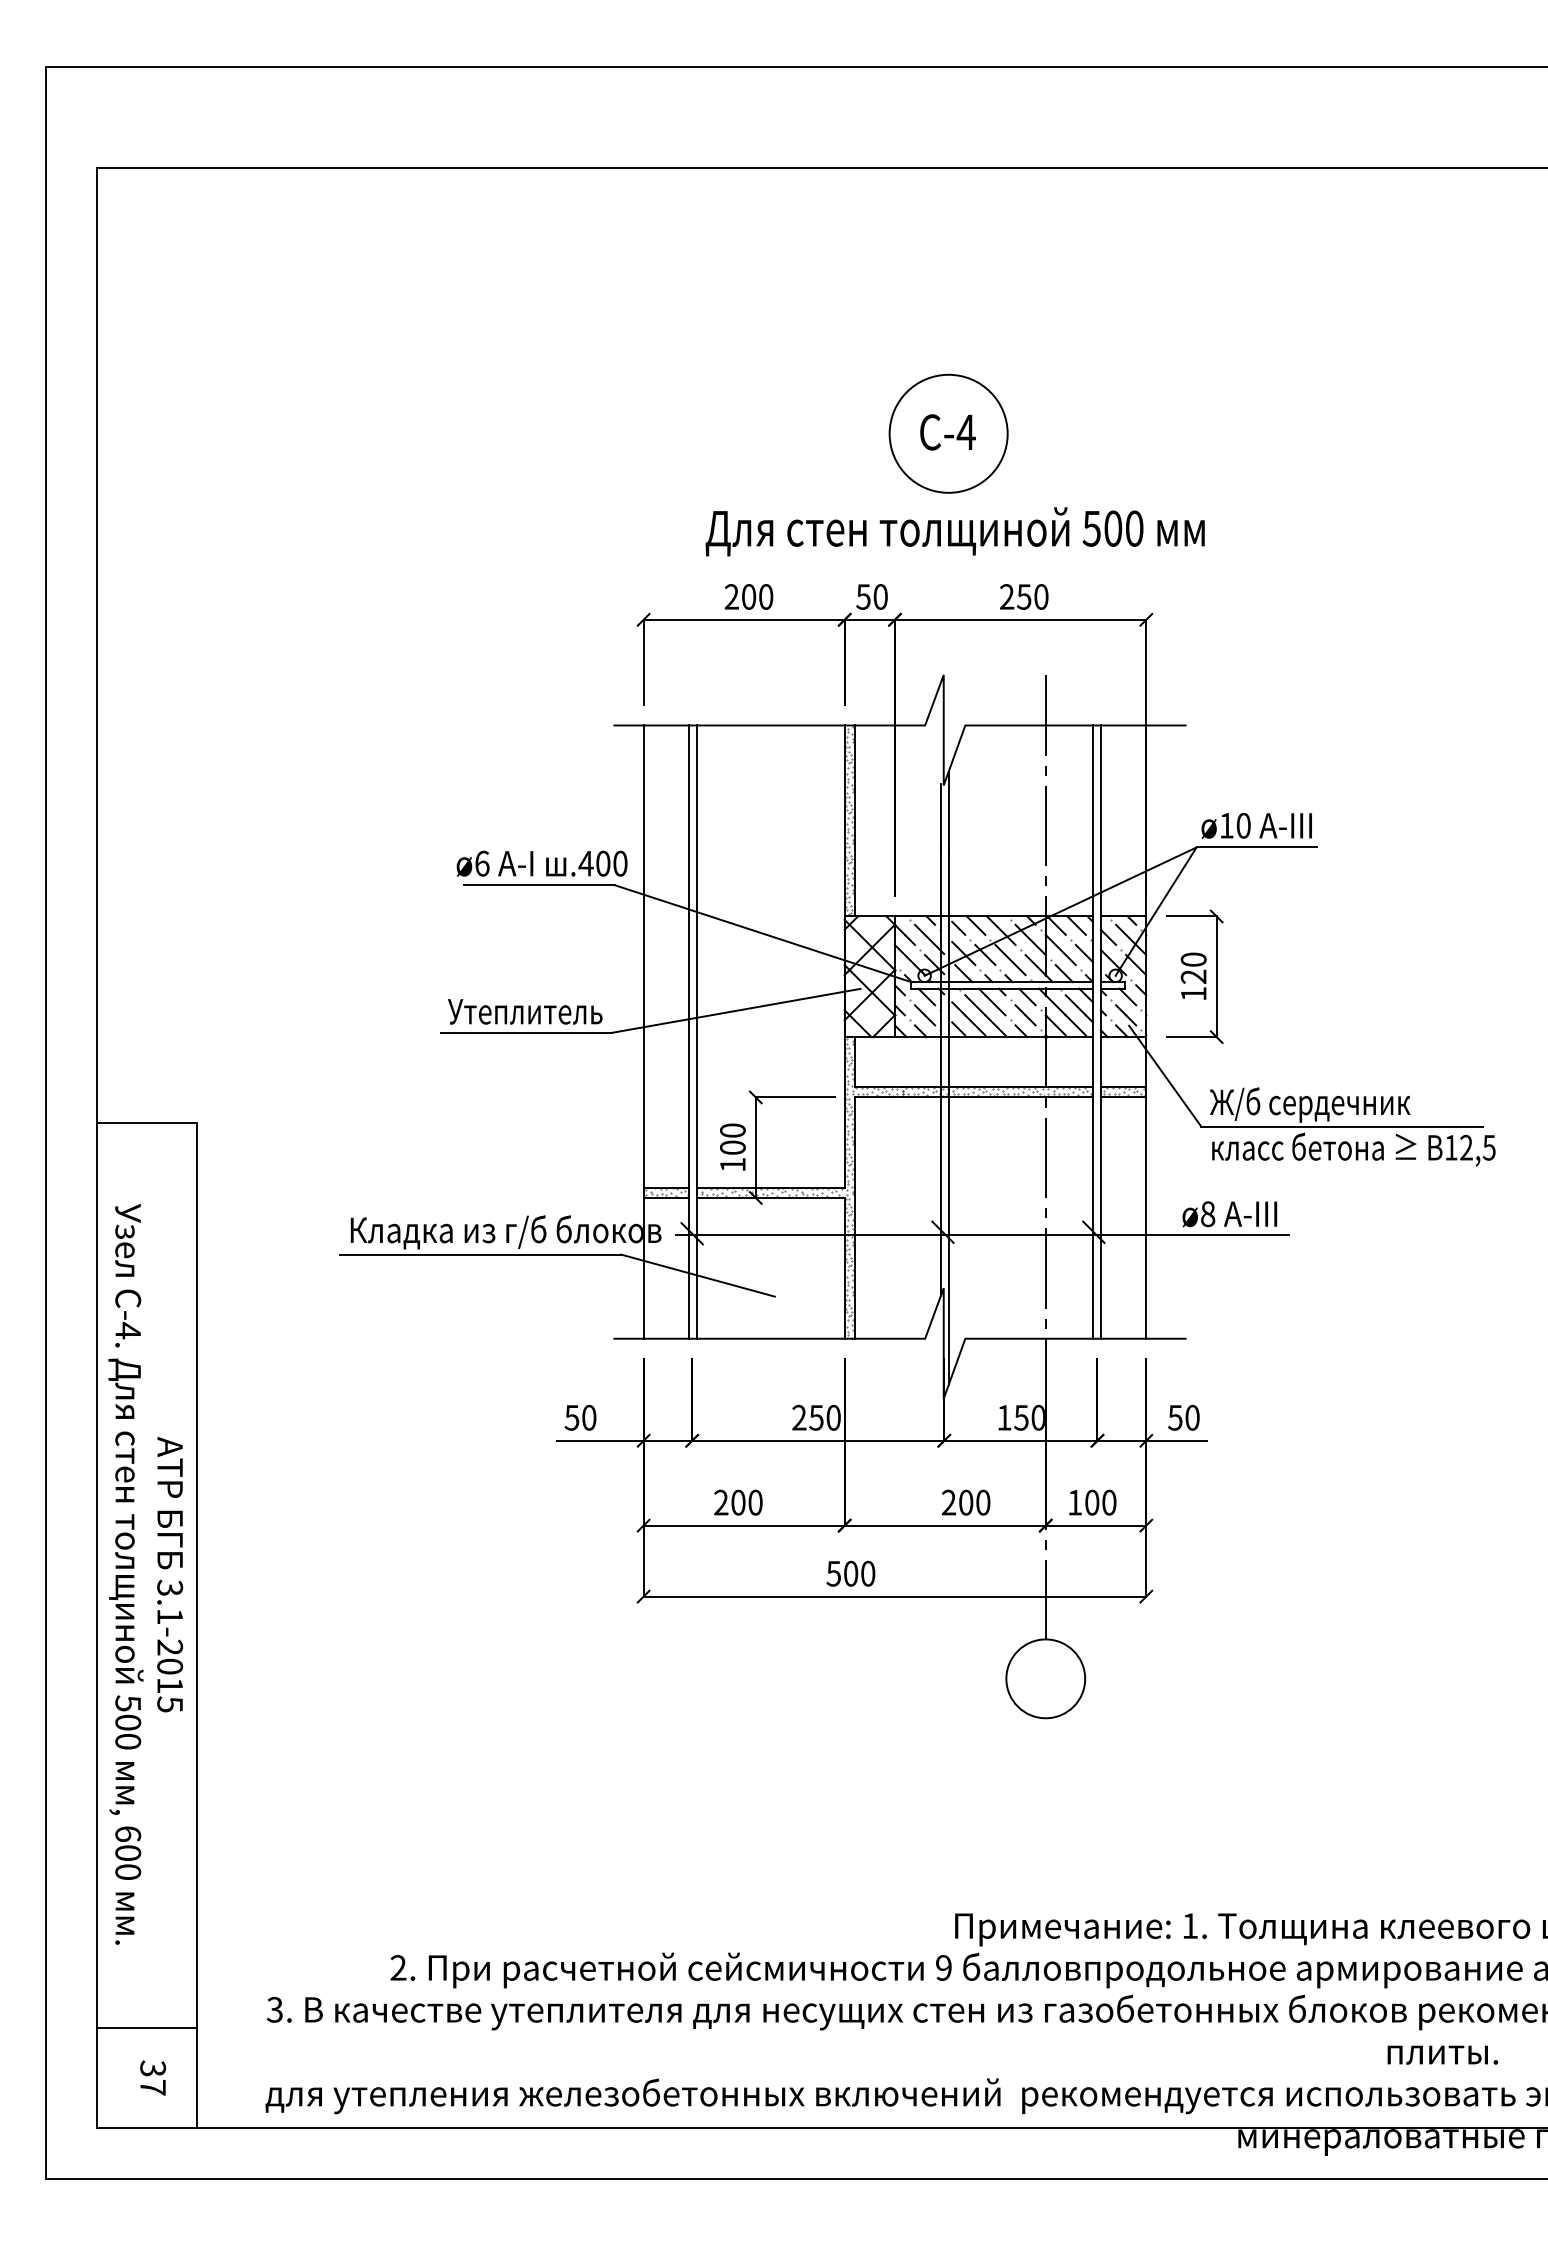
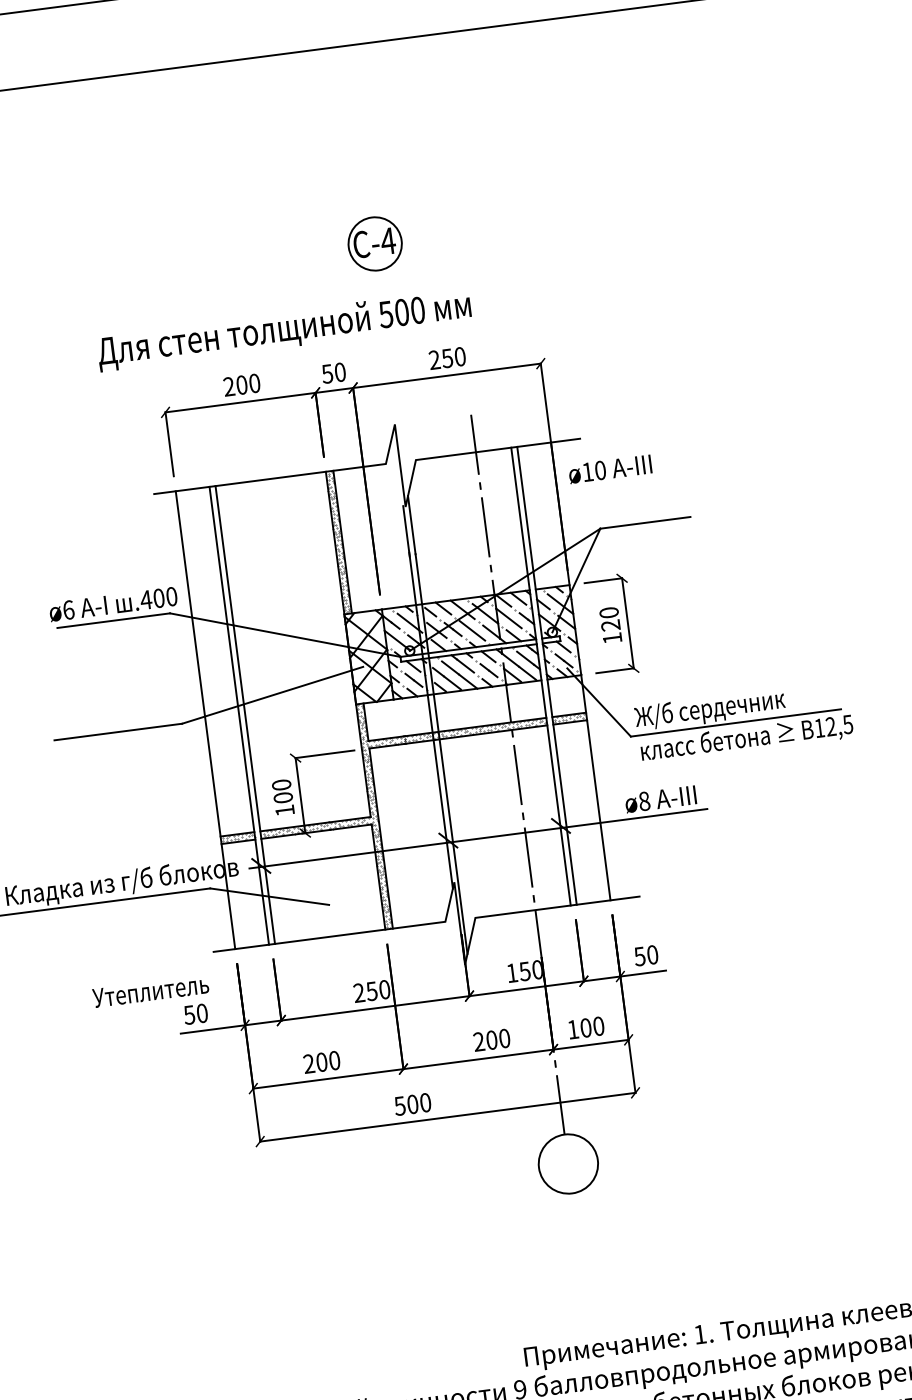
circle: (948, 433) -> (375, 243), size x0.6
text: (954, 531) -> (283, 329), moved
text: (1256, 825) -> (610, 469), moved
text: (525, 1011) -> (150, 990), moved

